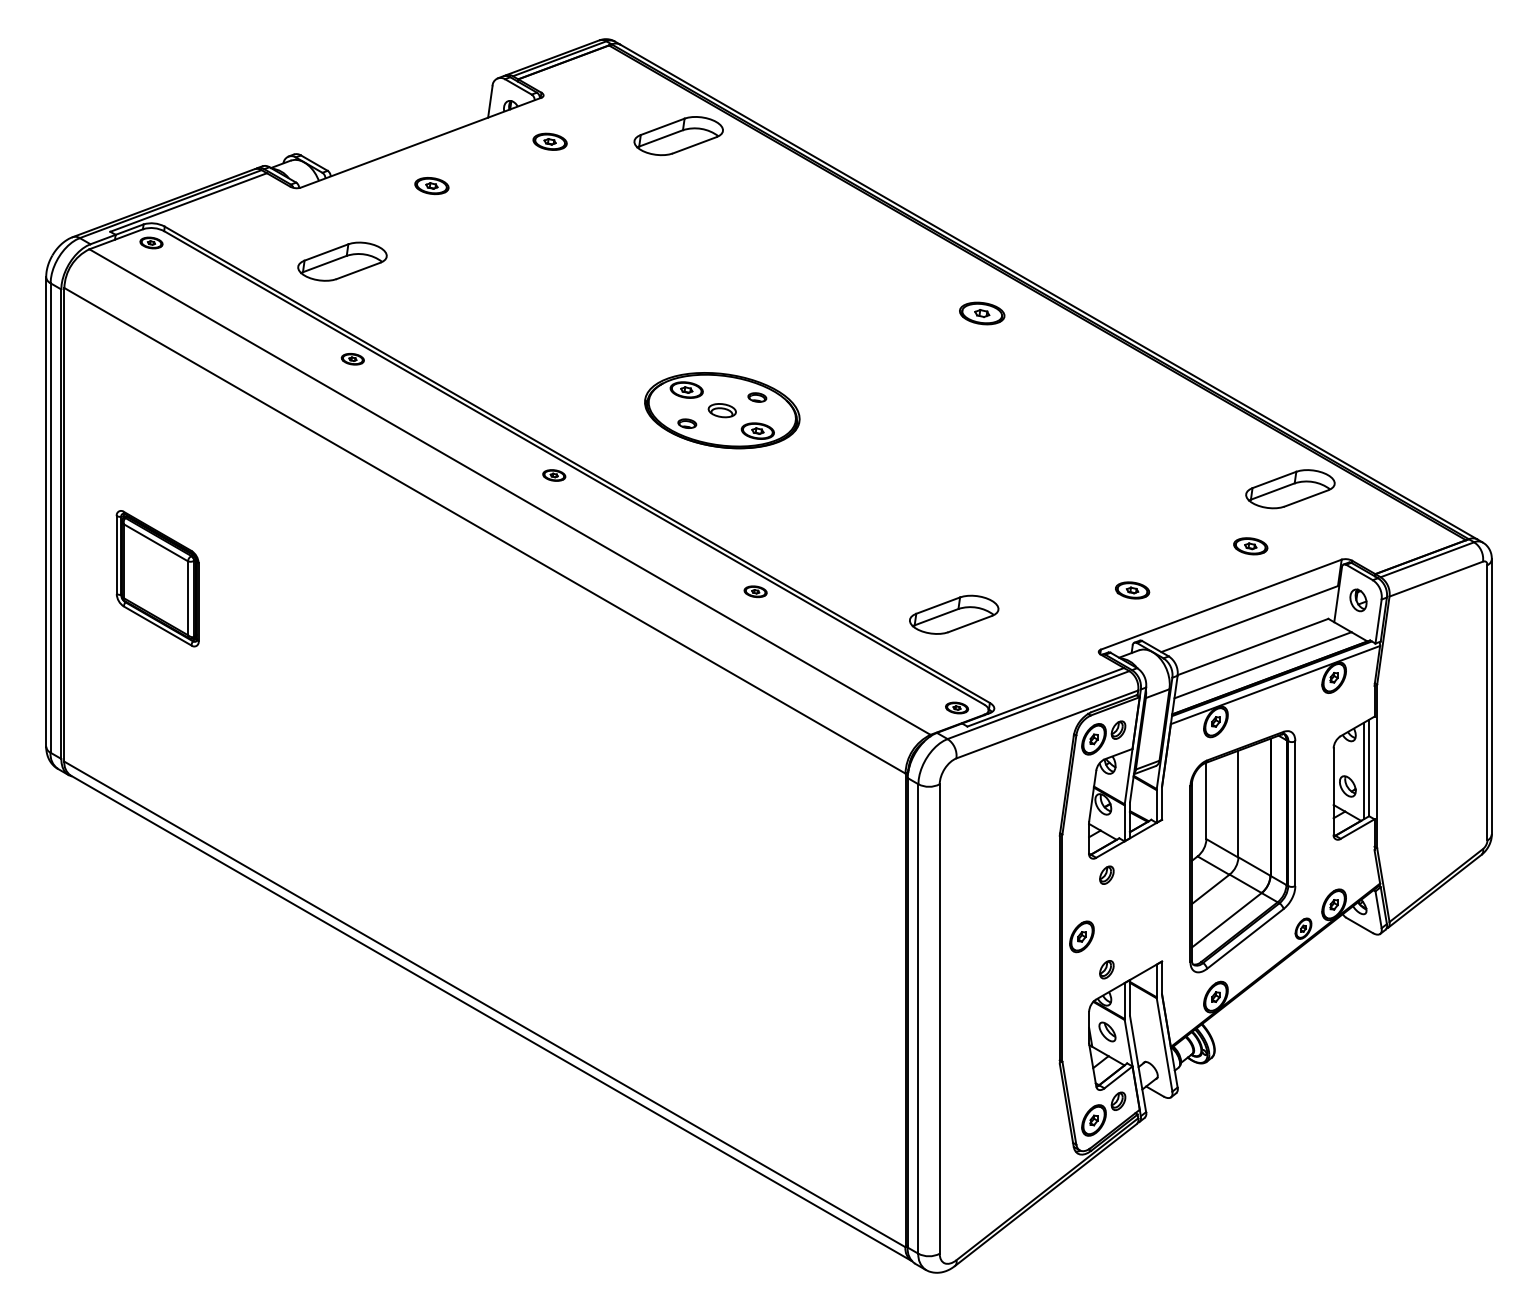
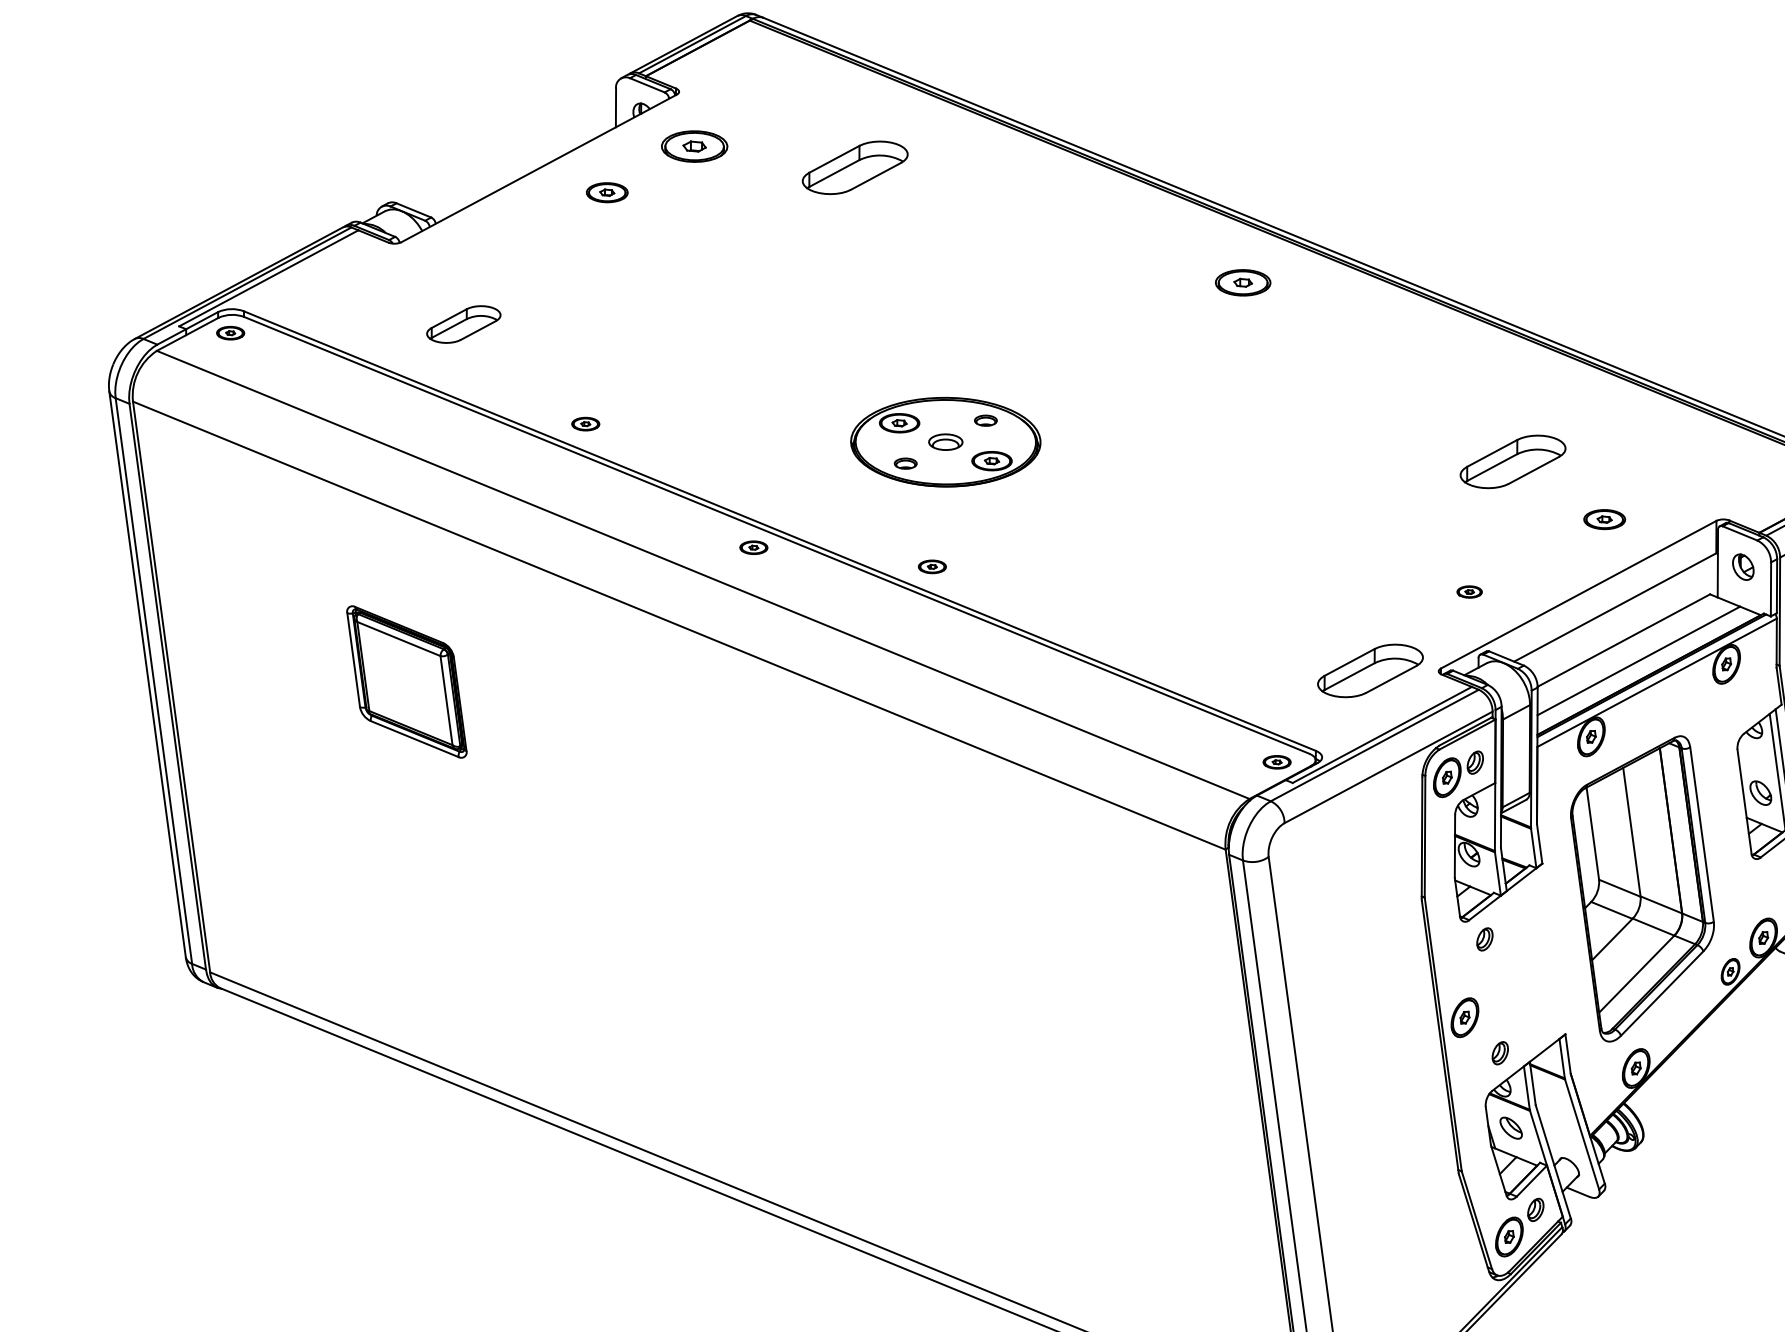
part: (678, 136) -> (855, 168), moved
part: (549, 141) -> (693, 146), size x1.6
part: (431, 186) -> (606, 193), moved
part: (342, 261) -> (463, 324), size x0.7
part: (352, 359) -> (585, 424), moved
part: (1290, 489) -> (1513, 462), moved
part: (157, 578) -> (406, 681), moved
part: (1132, 590) -> (1469, 592), size x0.6
part: (755, 591) -> (932, 566), moved
part: (954, 614) -> (1370, 670), moved

